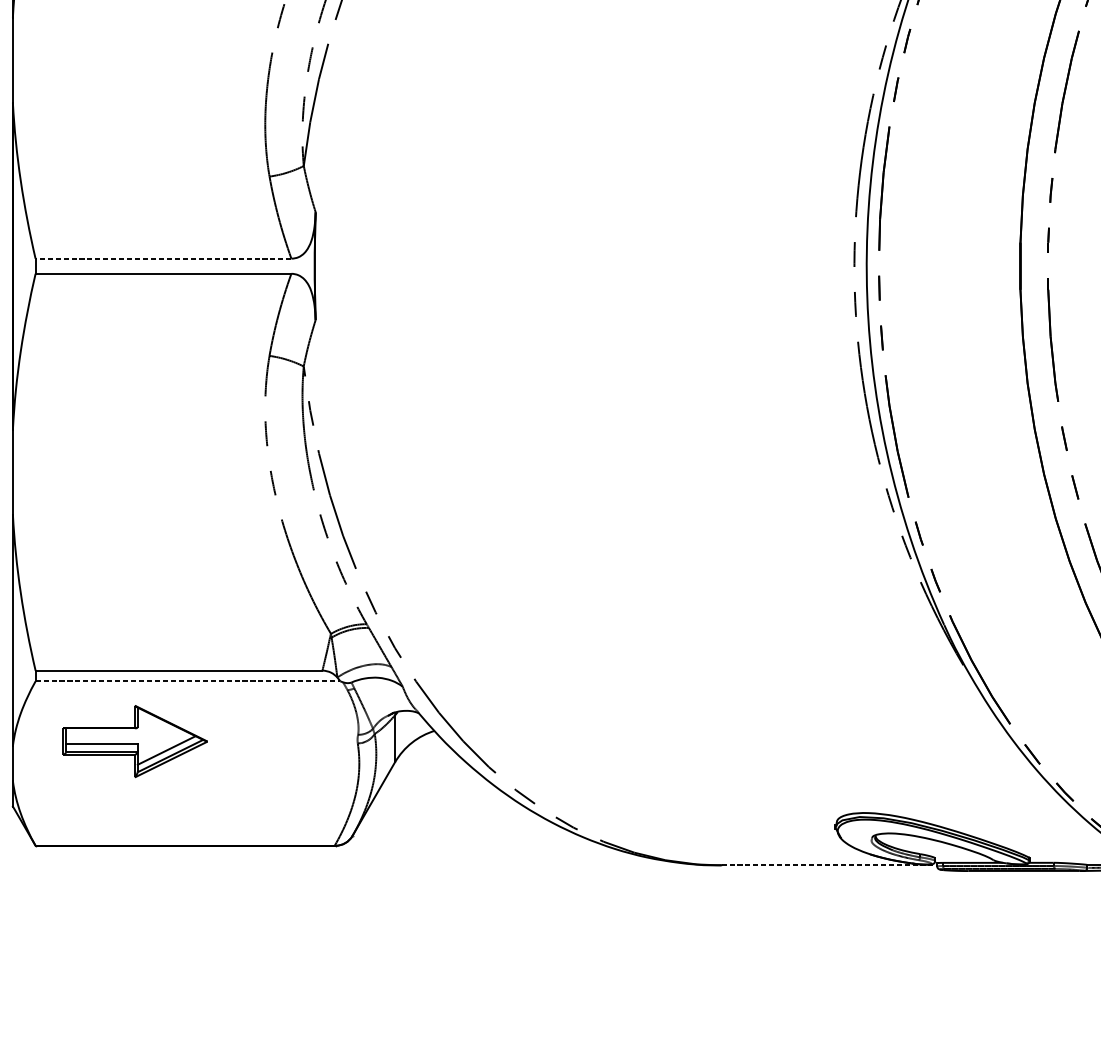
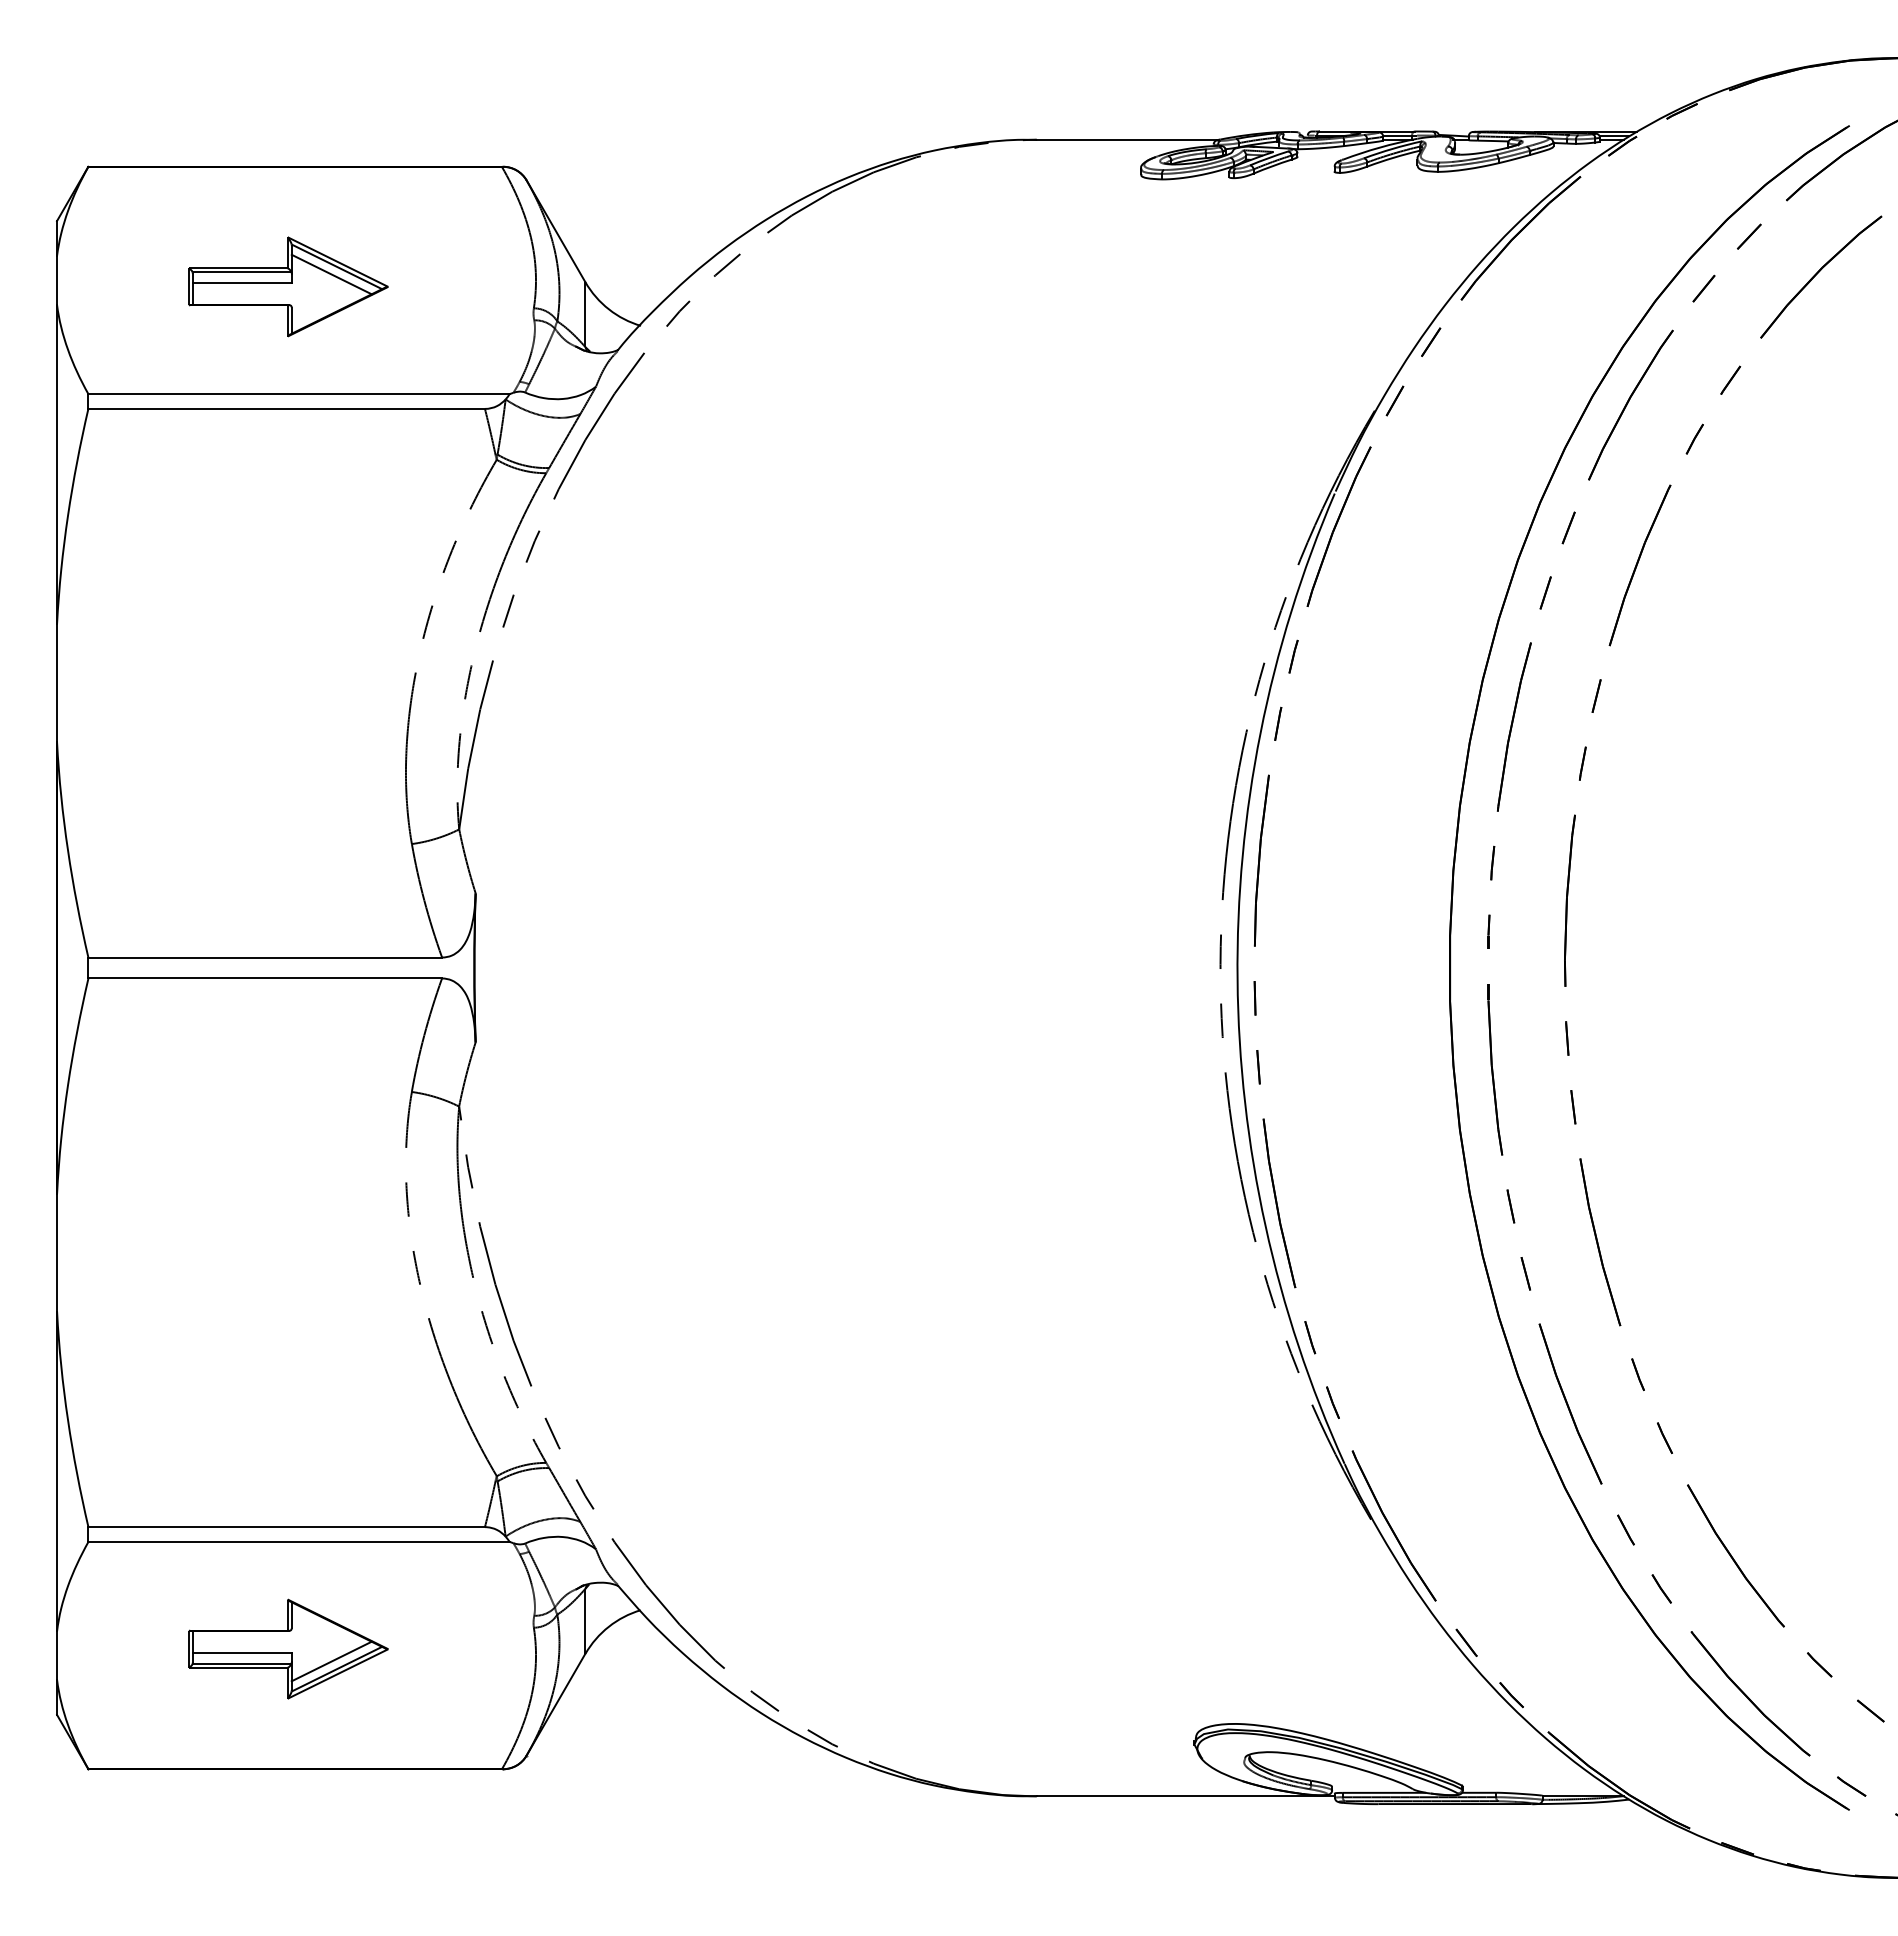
line: (163, 258) -> (265, 957), dashed -> solid
line: (188, 681) -> (299, 1541), dashed -> solid
part: (135, 741) -> (288, 1648), moved
line: (829, 865) -> (1186, 1796), dashed -> solid

